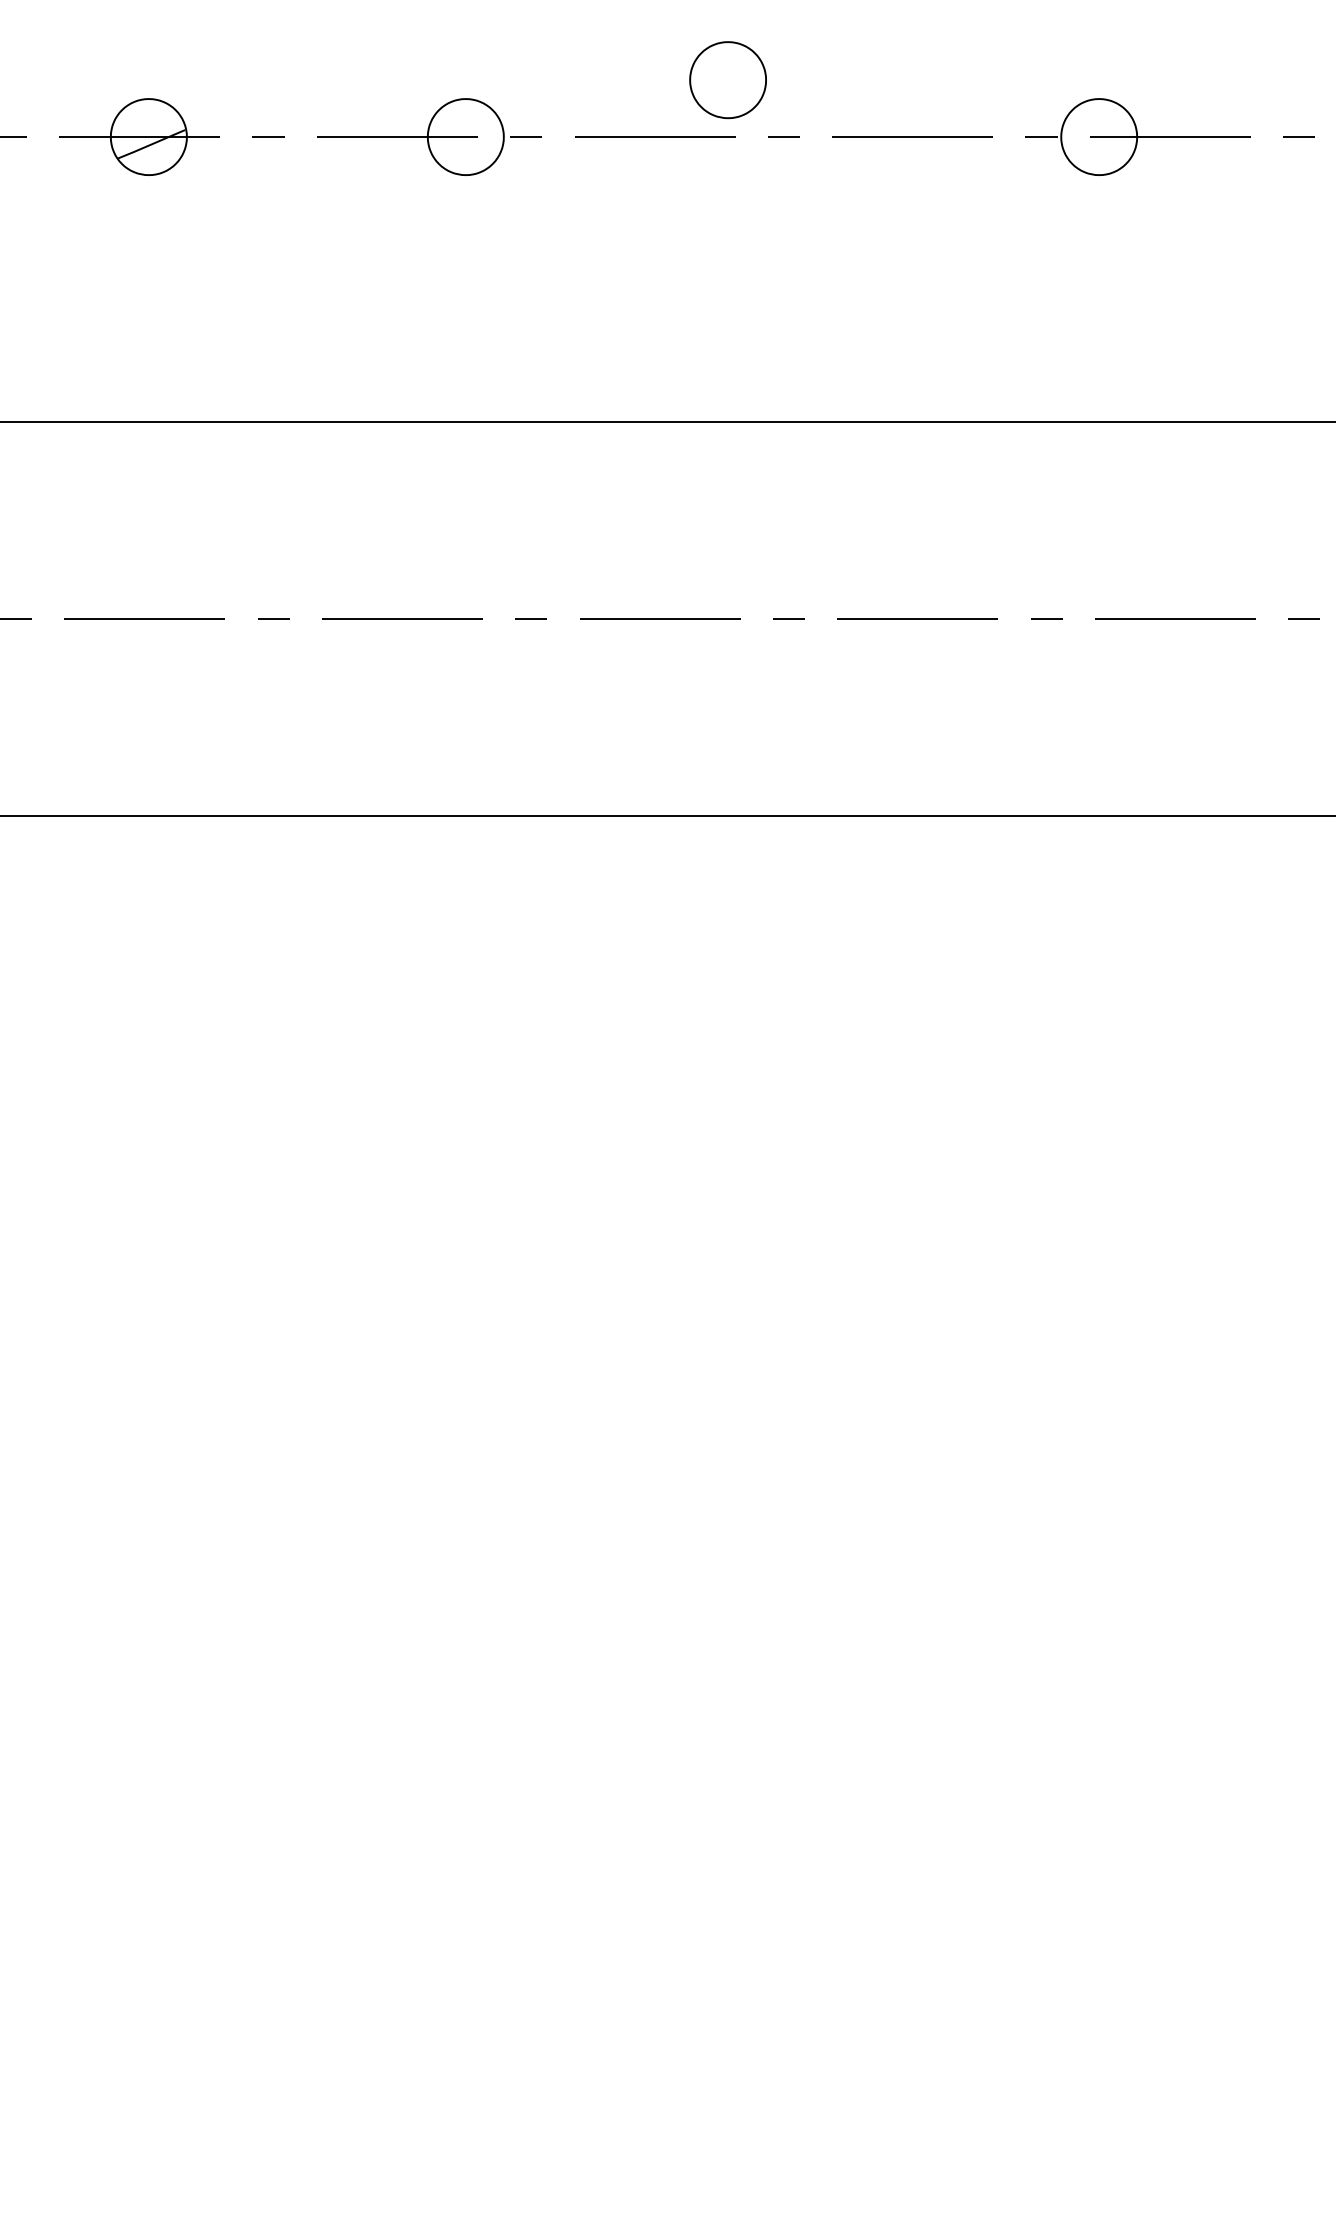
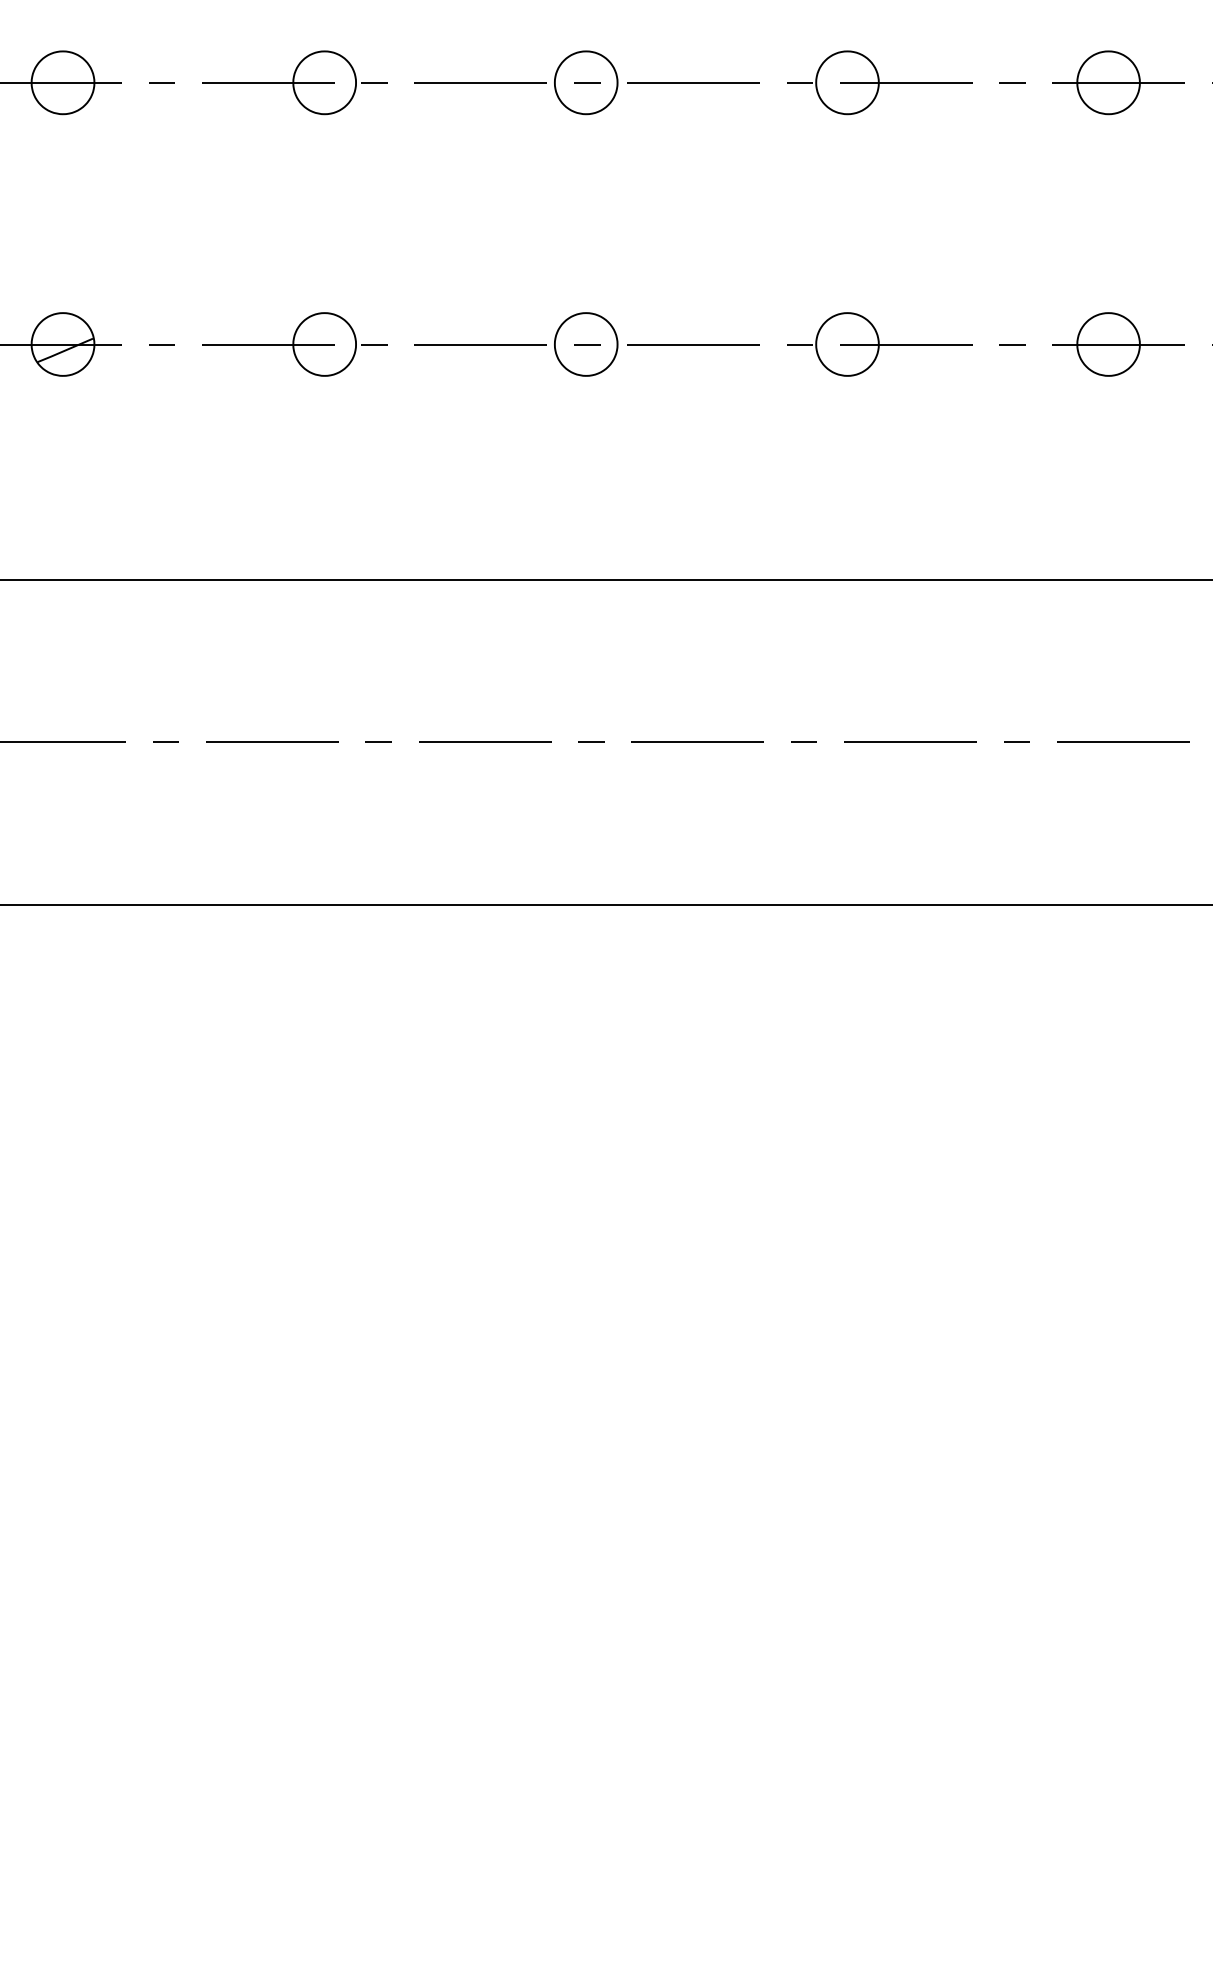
part: (728, 80) -> (586, 344), moved

